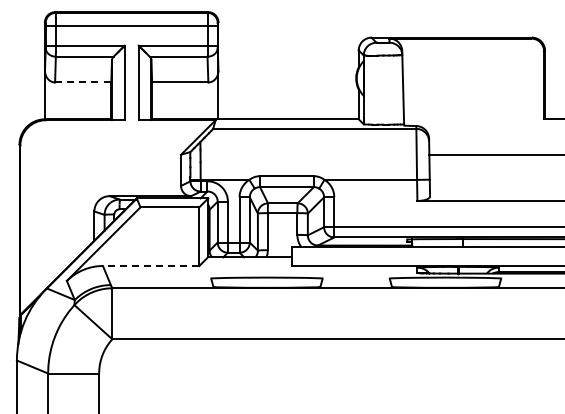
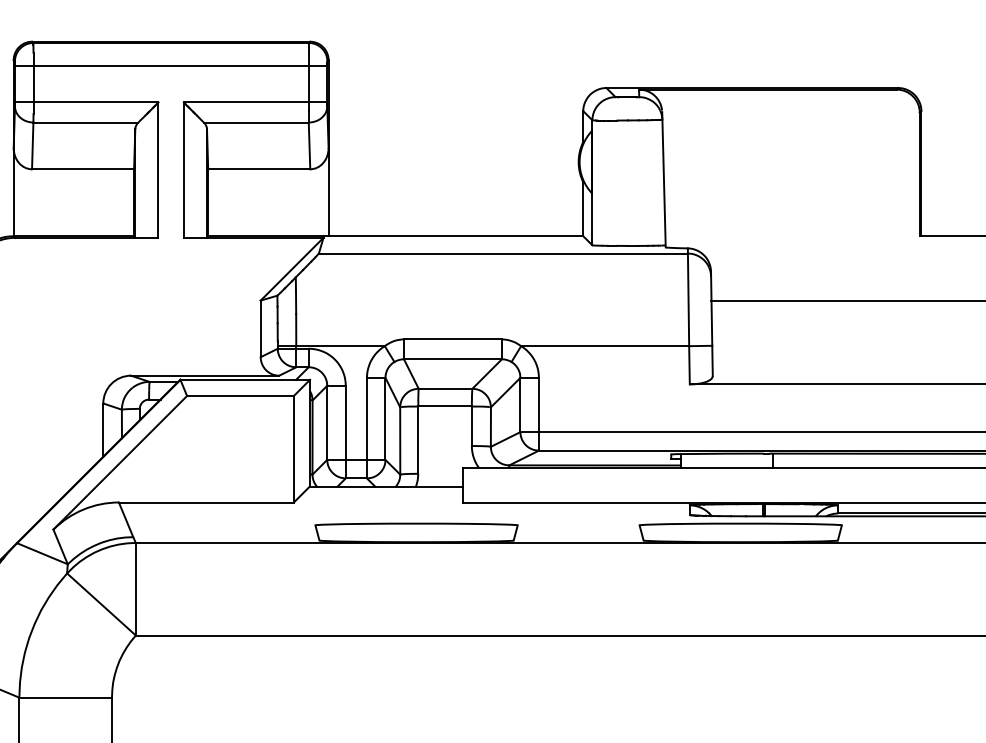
line: (83, 82) -> (83, 169), dashed -> solid
line: (150, 266) -> (205, 503), dashed -> solid

